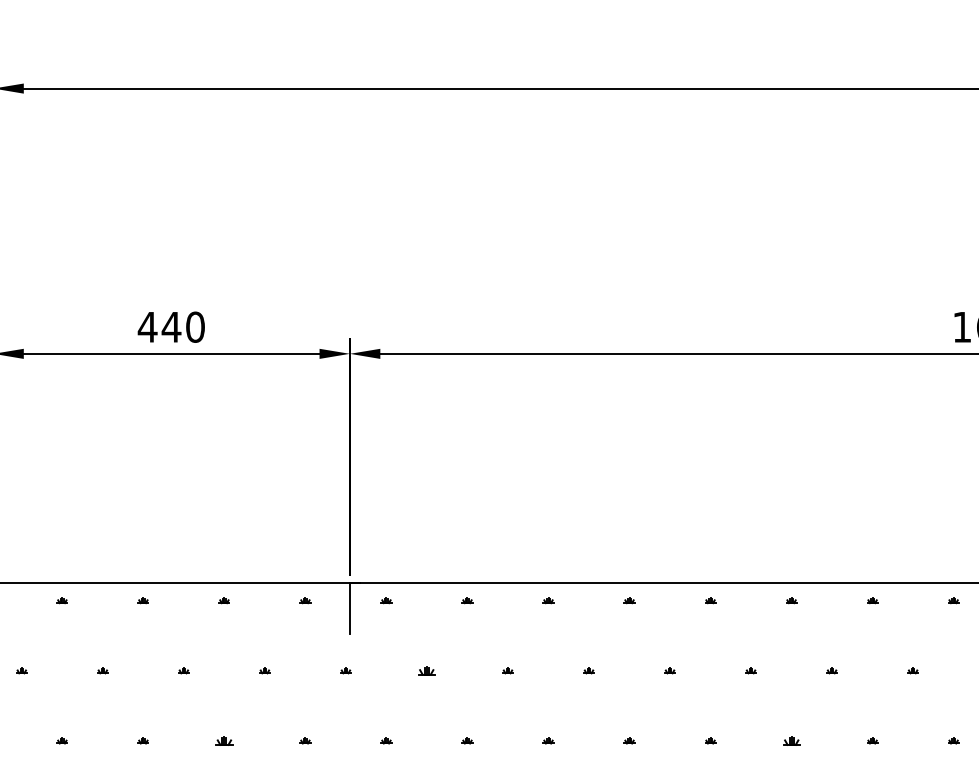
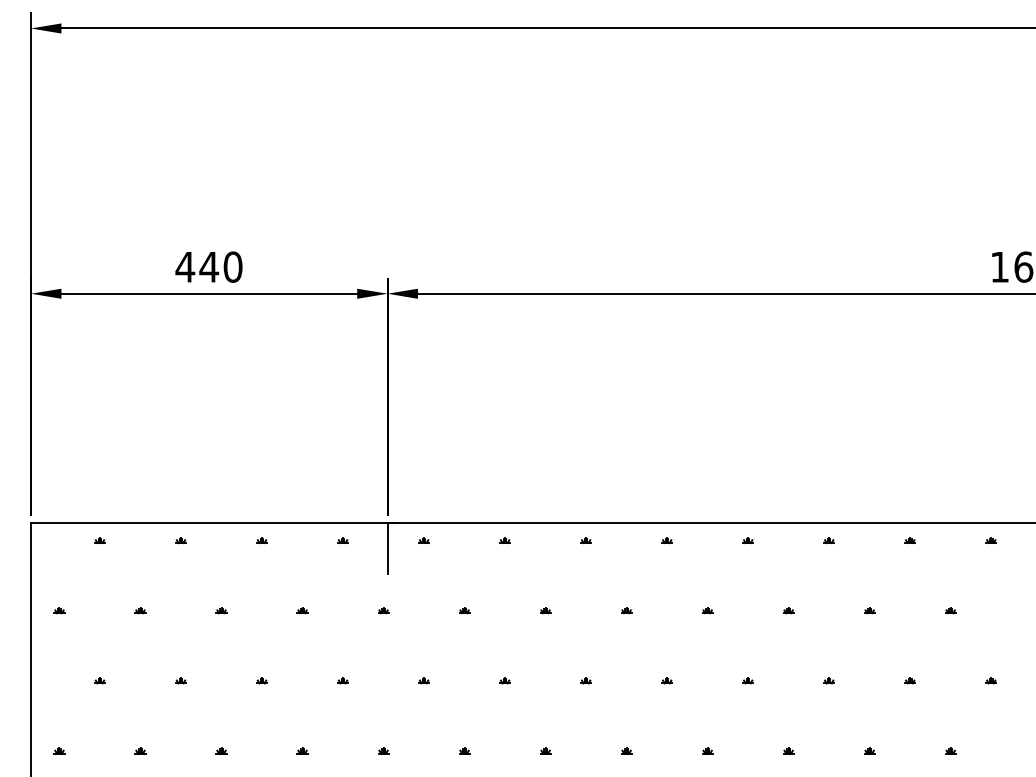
part: (426, 670) -> (464, 610), size x0.62
part: (223, 740) -> (261, 680), size x0.62
part: (790, 740) -> (828, 680), size x0.62

